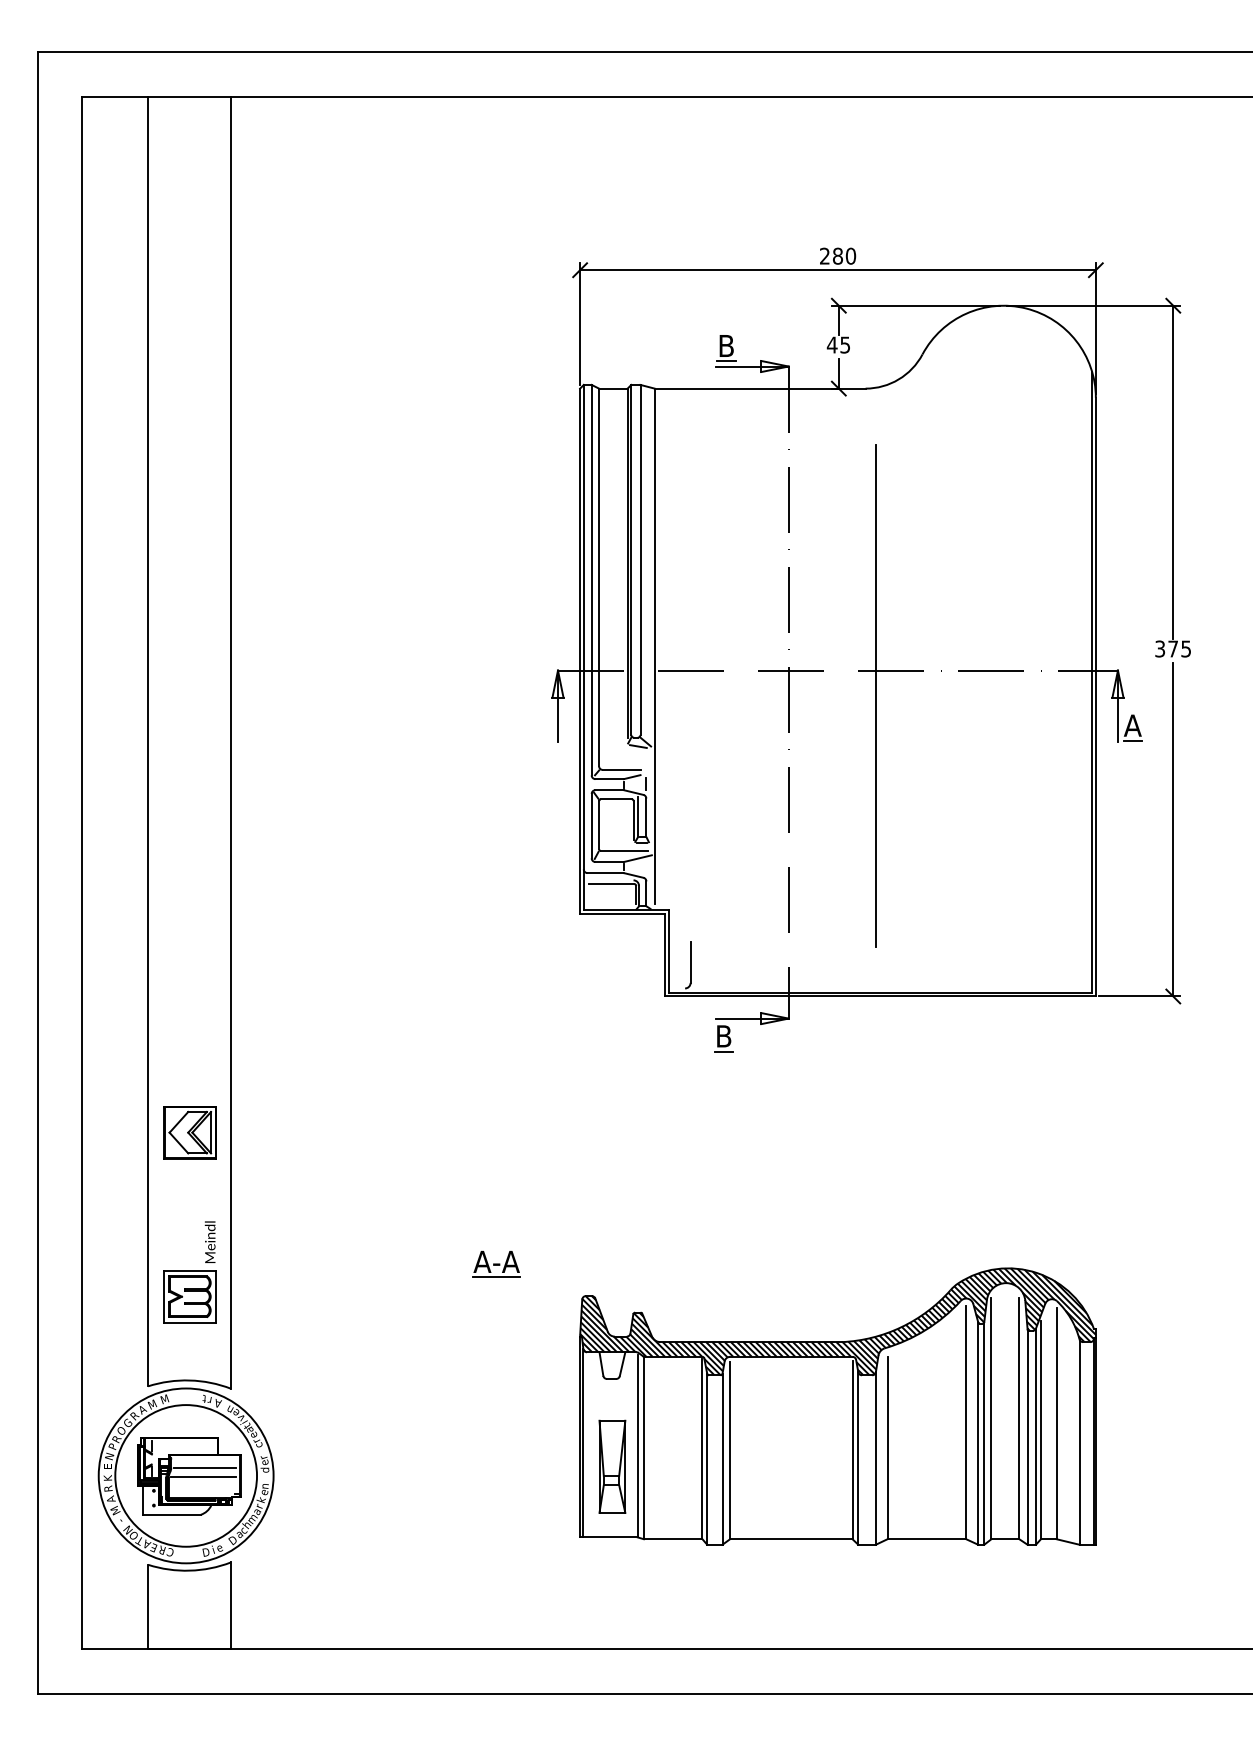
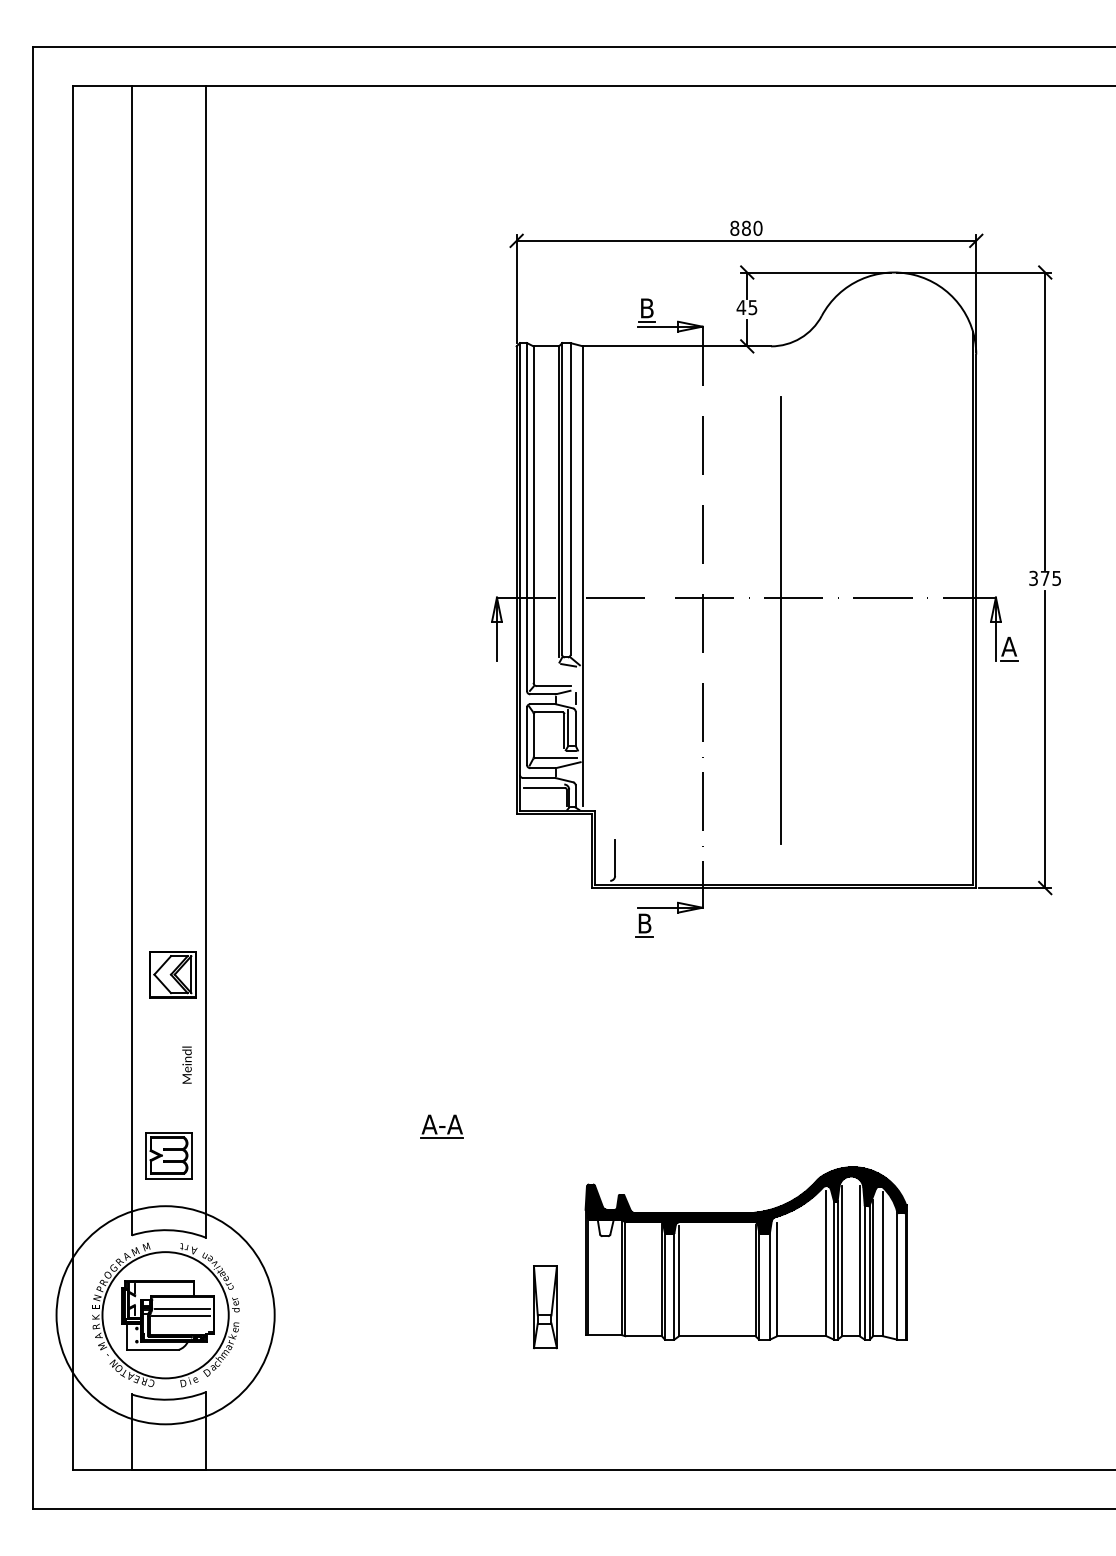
text: (824, 255) -> (734, 227), 280 -> 880
part: (189, 1132) -> (172, 974), moved
text: (209, 1241) -> (186, 1064), moved
part: (837, 1406) -> (746, 1253), size x0.7
circle: (185, 1475) -> (165, 1314), size x1.4

